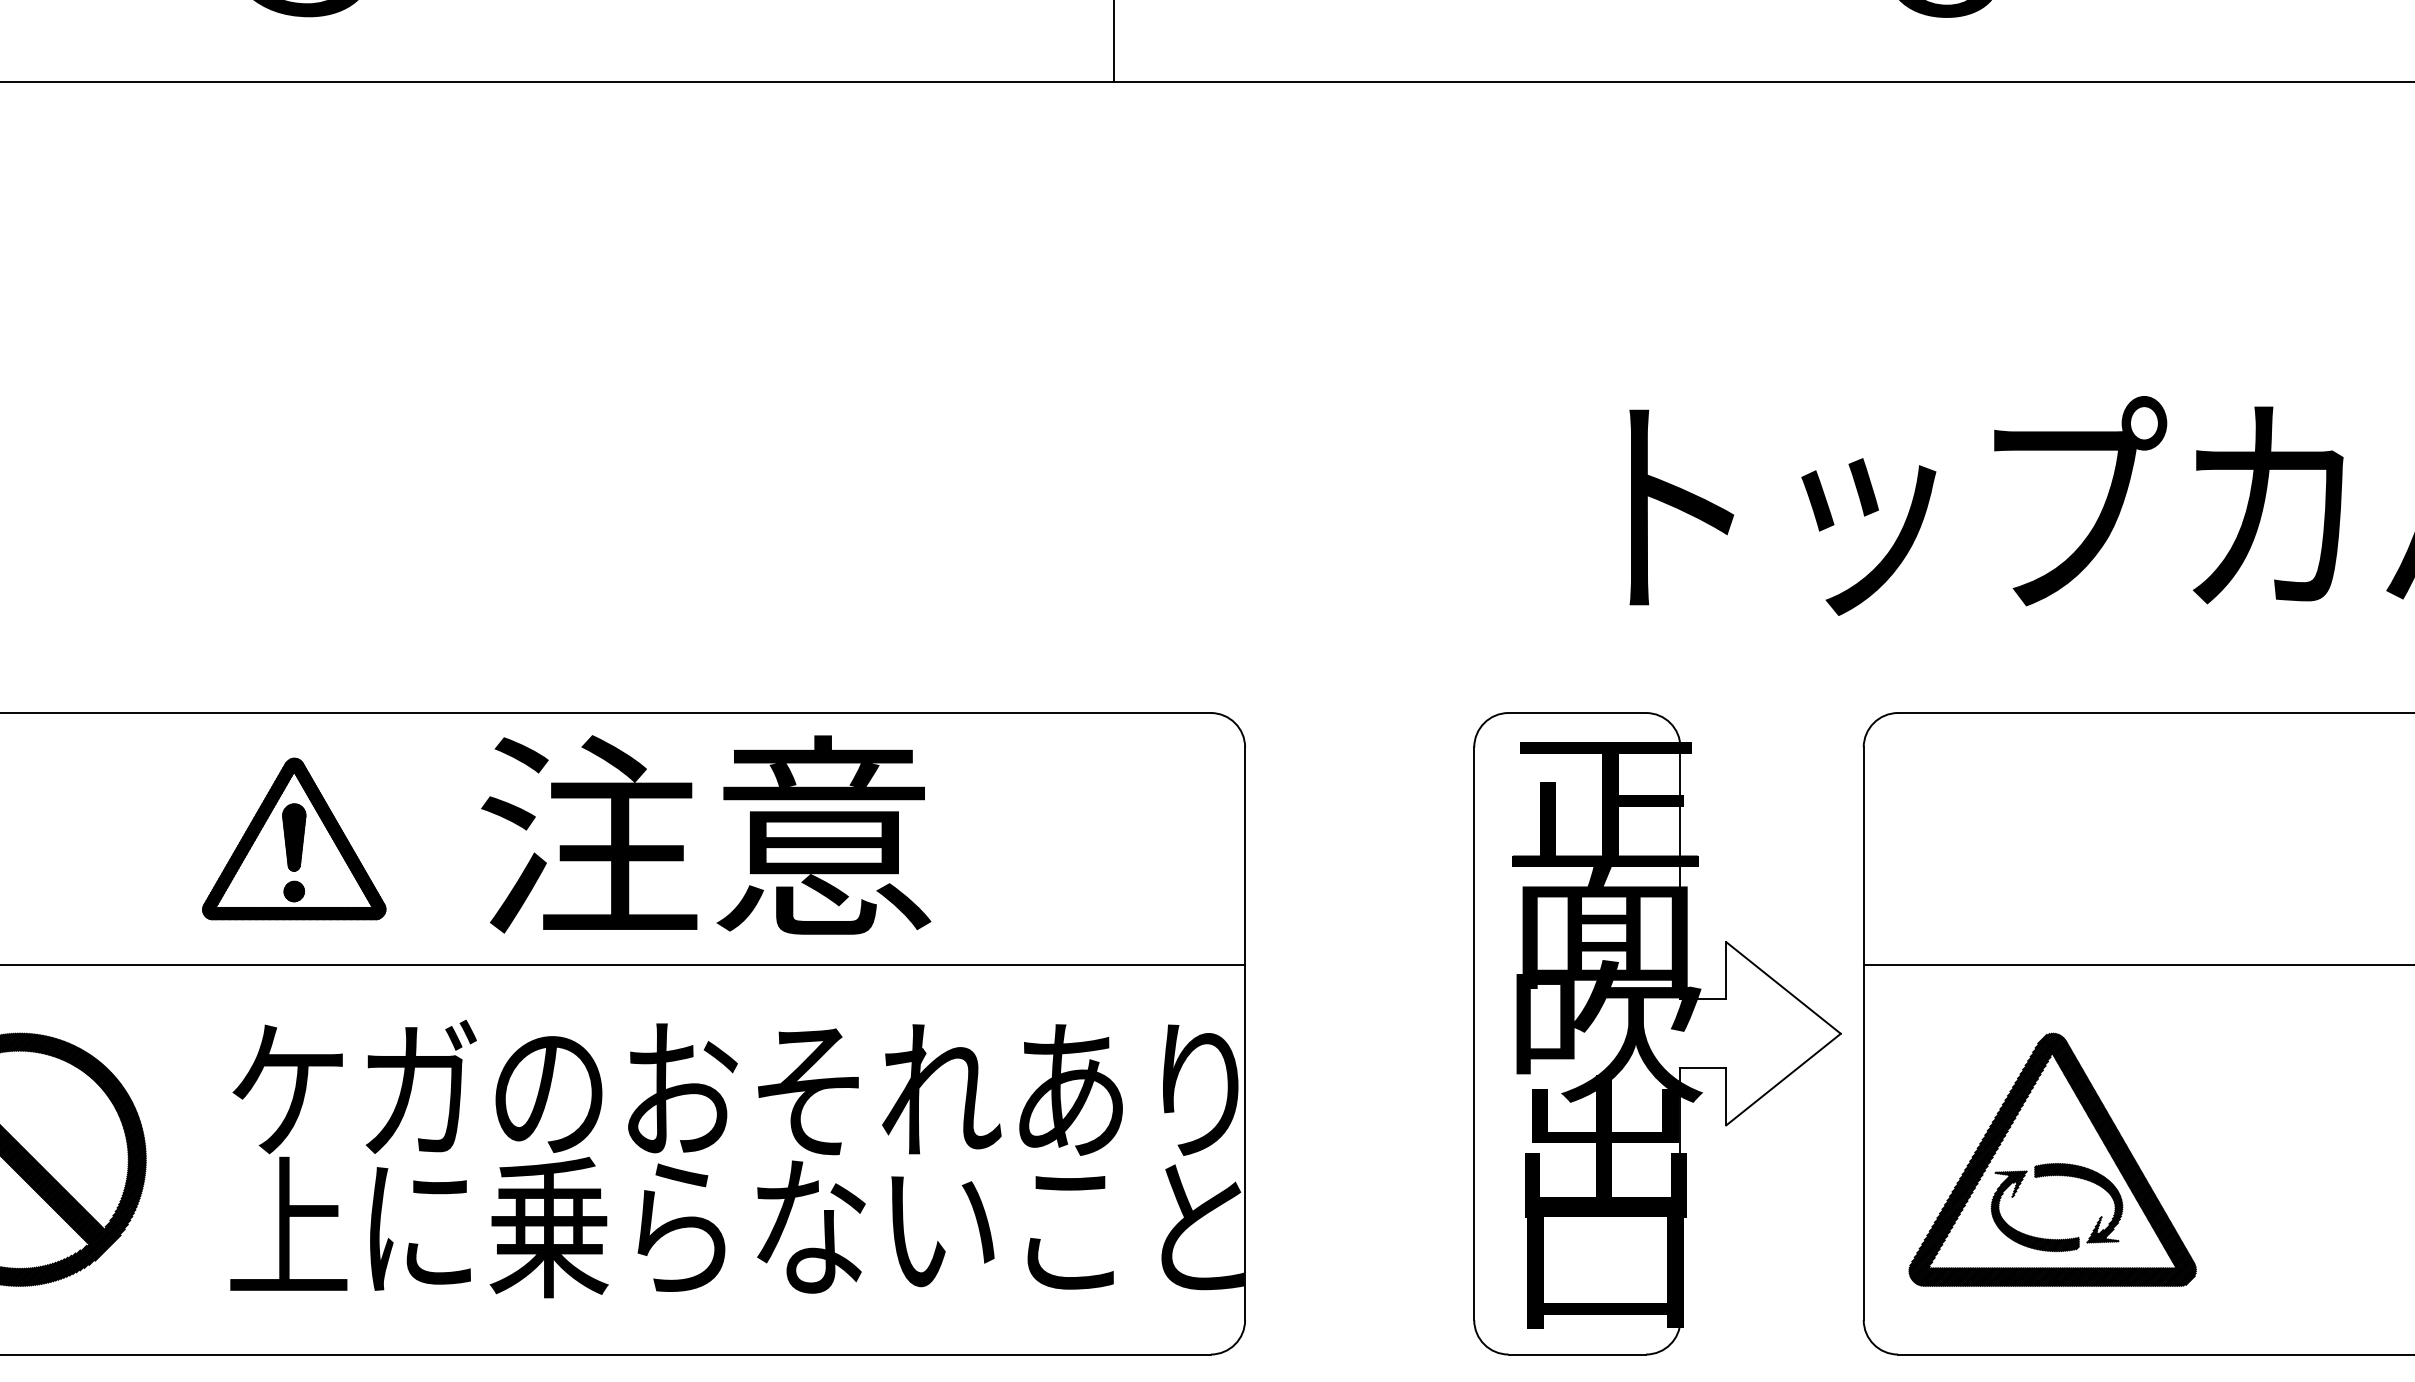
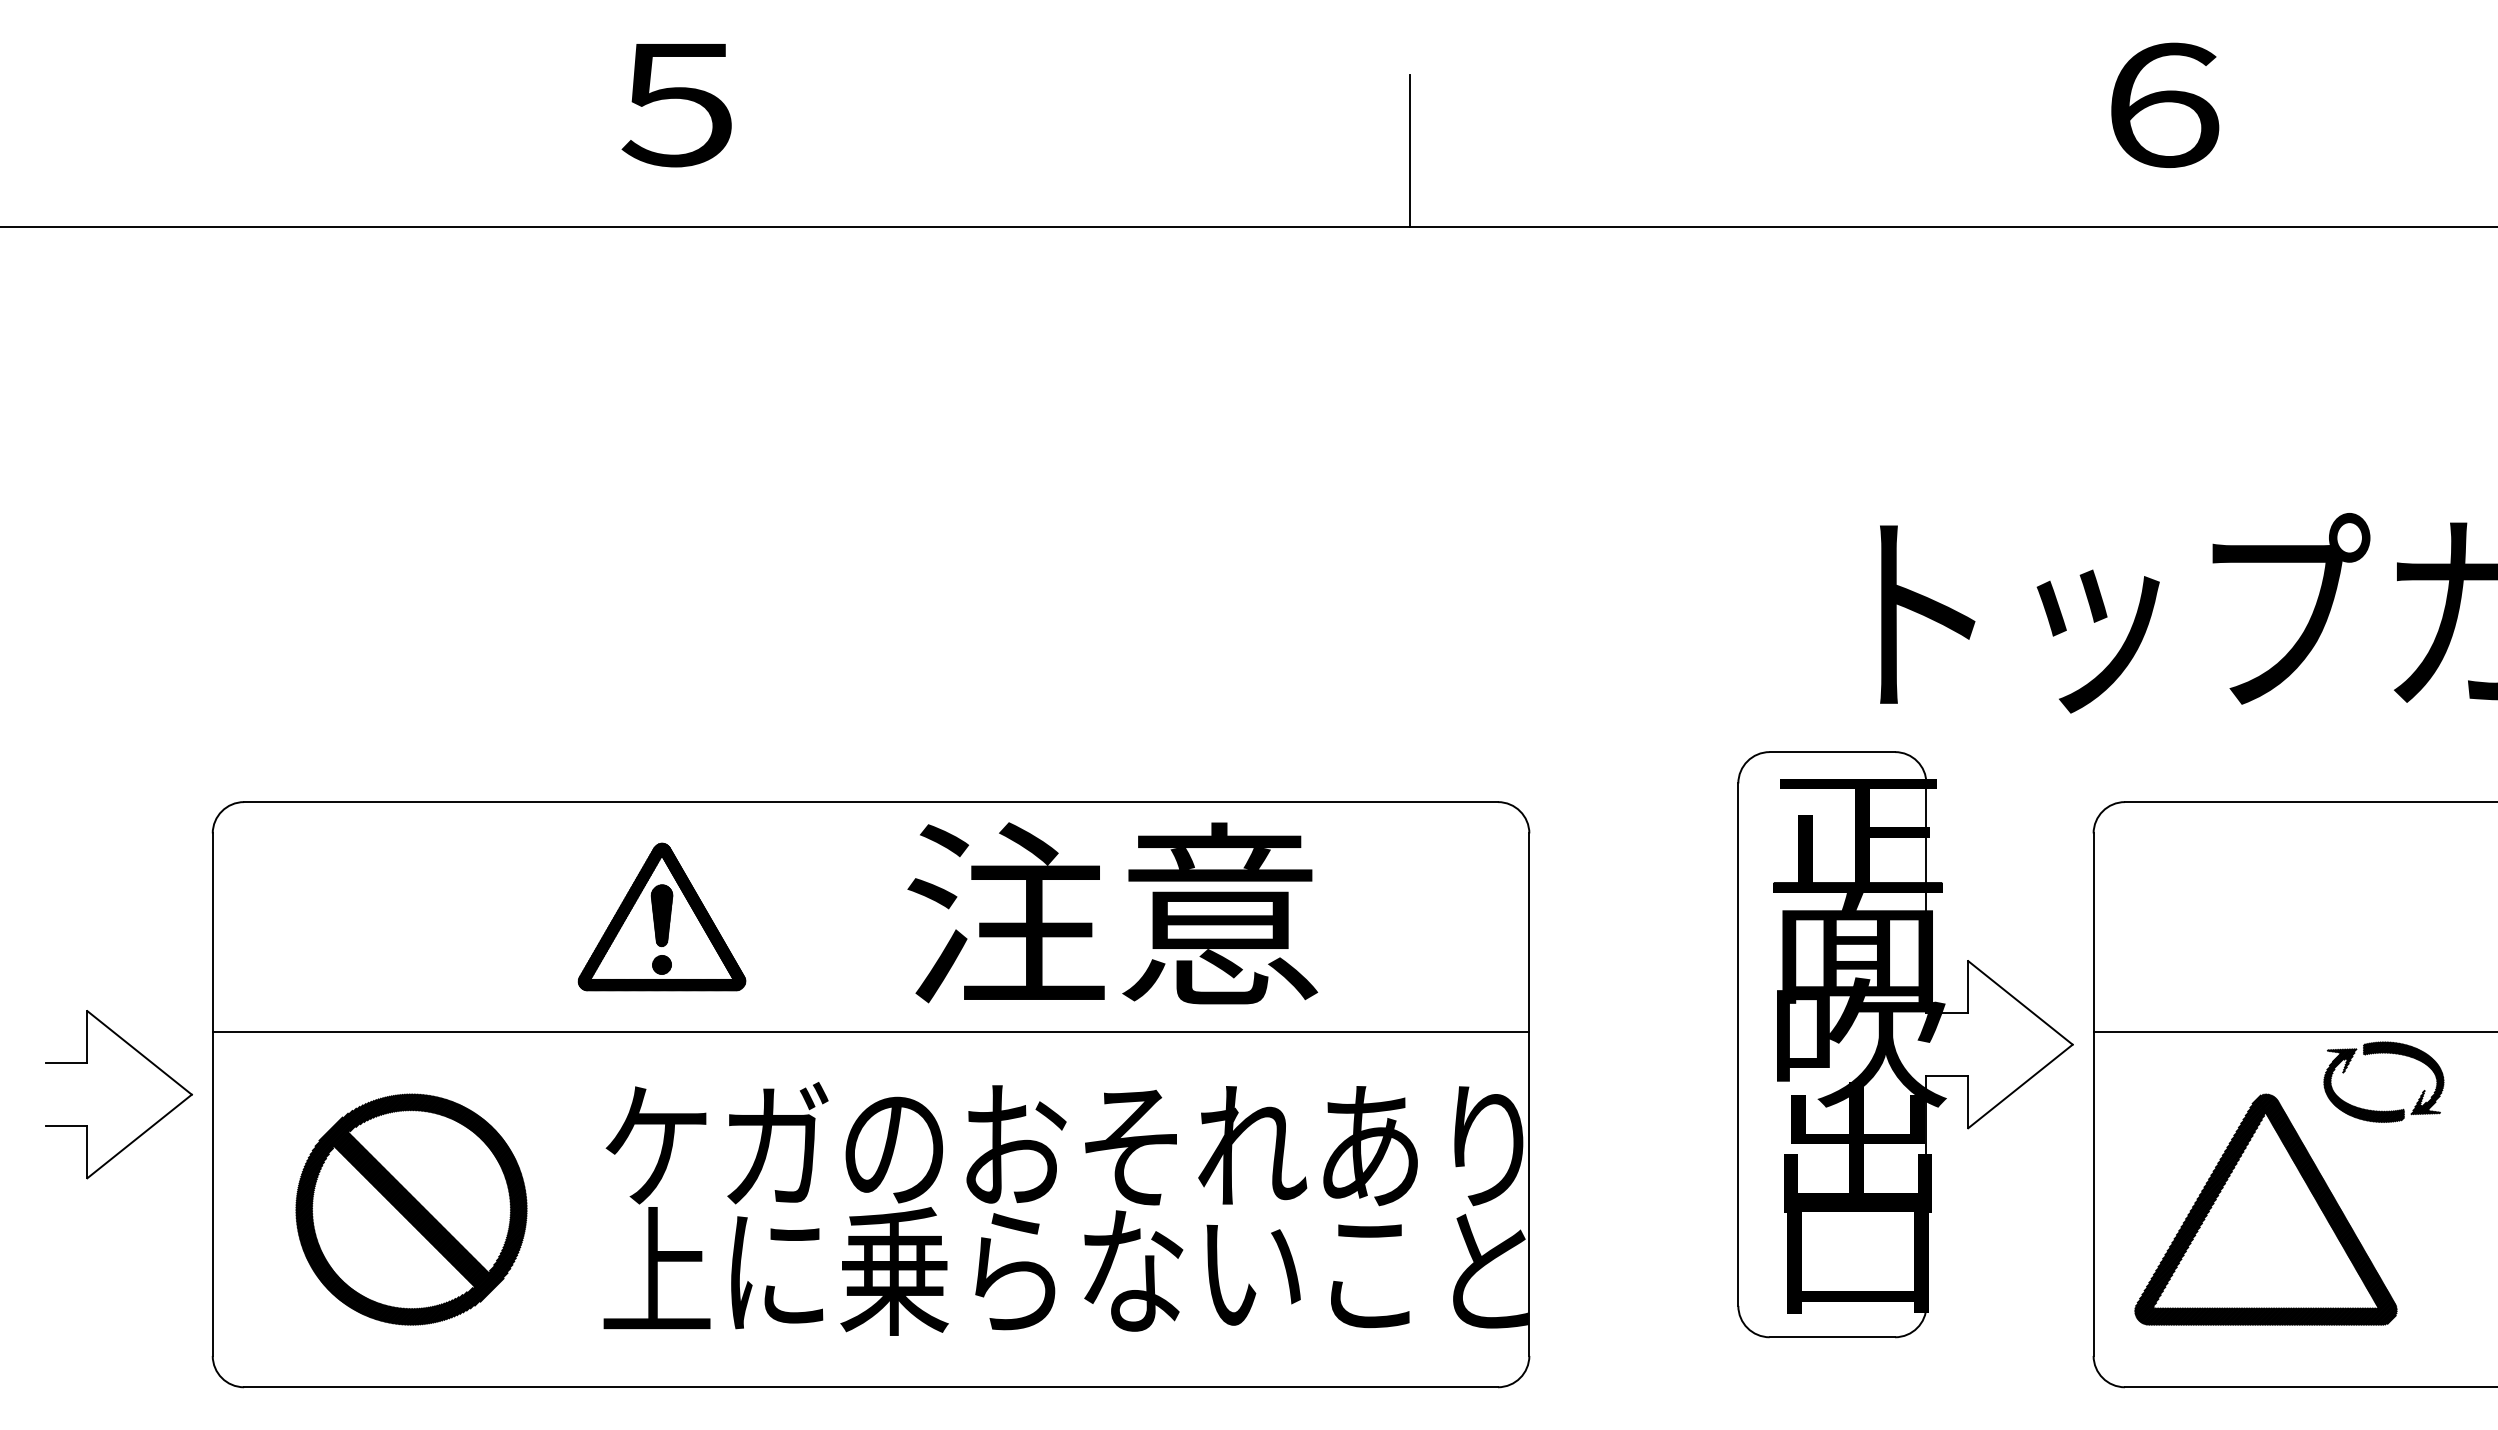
text: (705, 835) -> (1112, 913), moved
part: (1657, 1033) -> (1905, 1044), moved
part: (2056, 1176) -> (2383, 1053), moved

